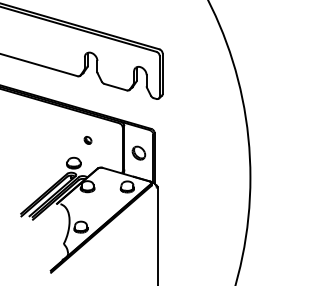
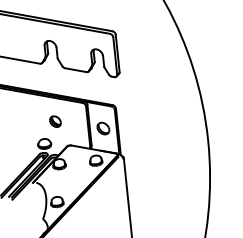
part: (87, 140) -> (54, 121), size x1.67

